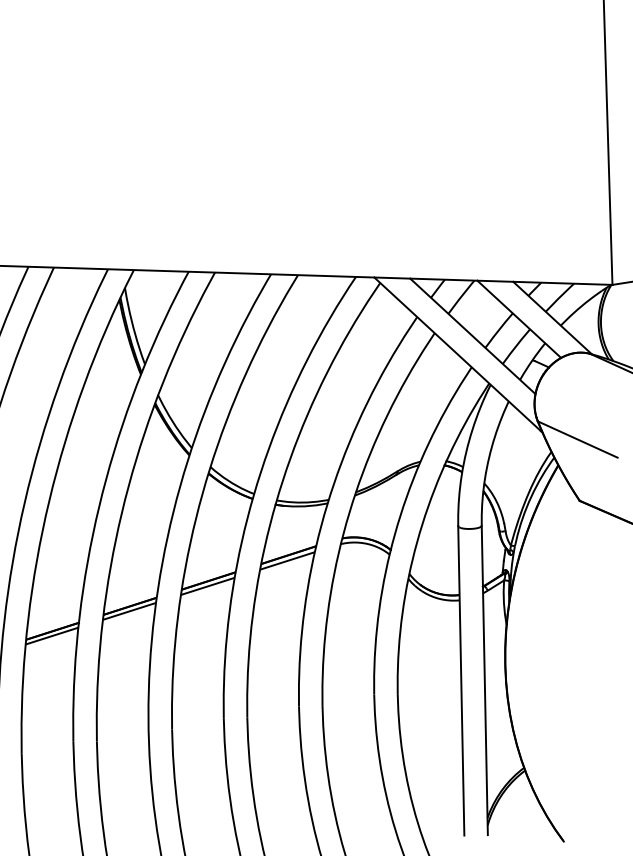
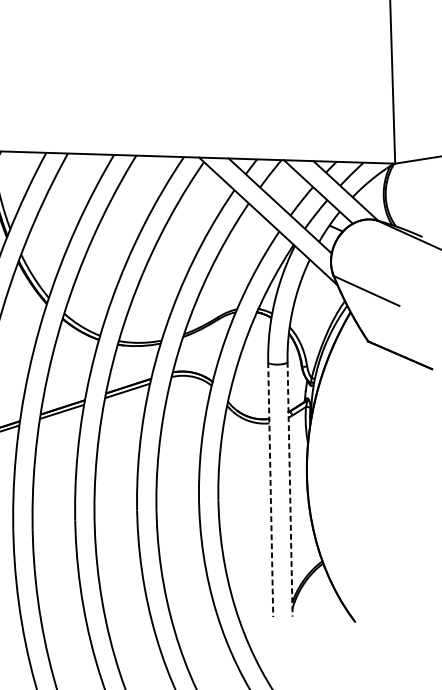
line: (461, 680) -> (270, 489), solid -> dashed
line: (484, 680) -> (289, 489), solid -> dashed

